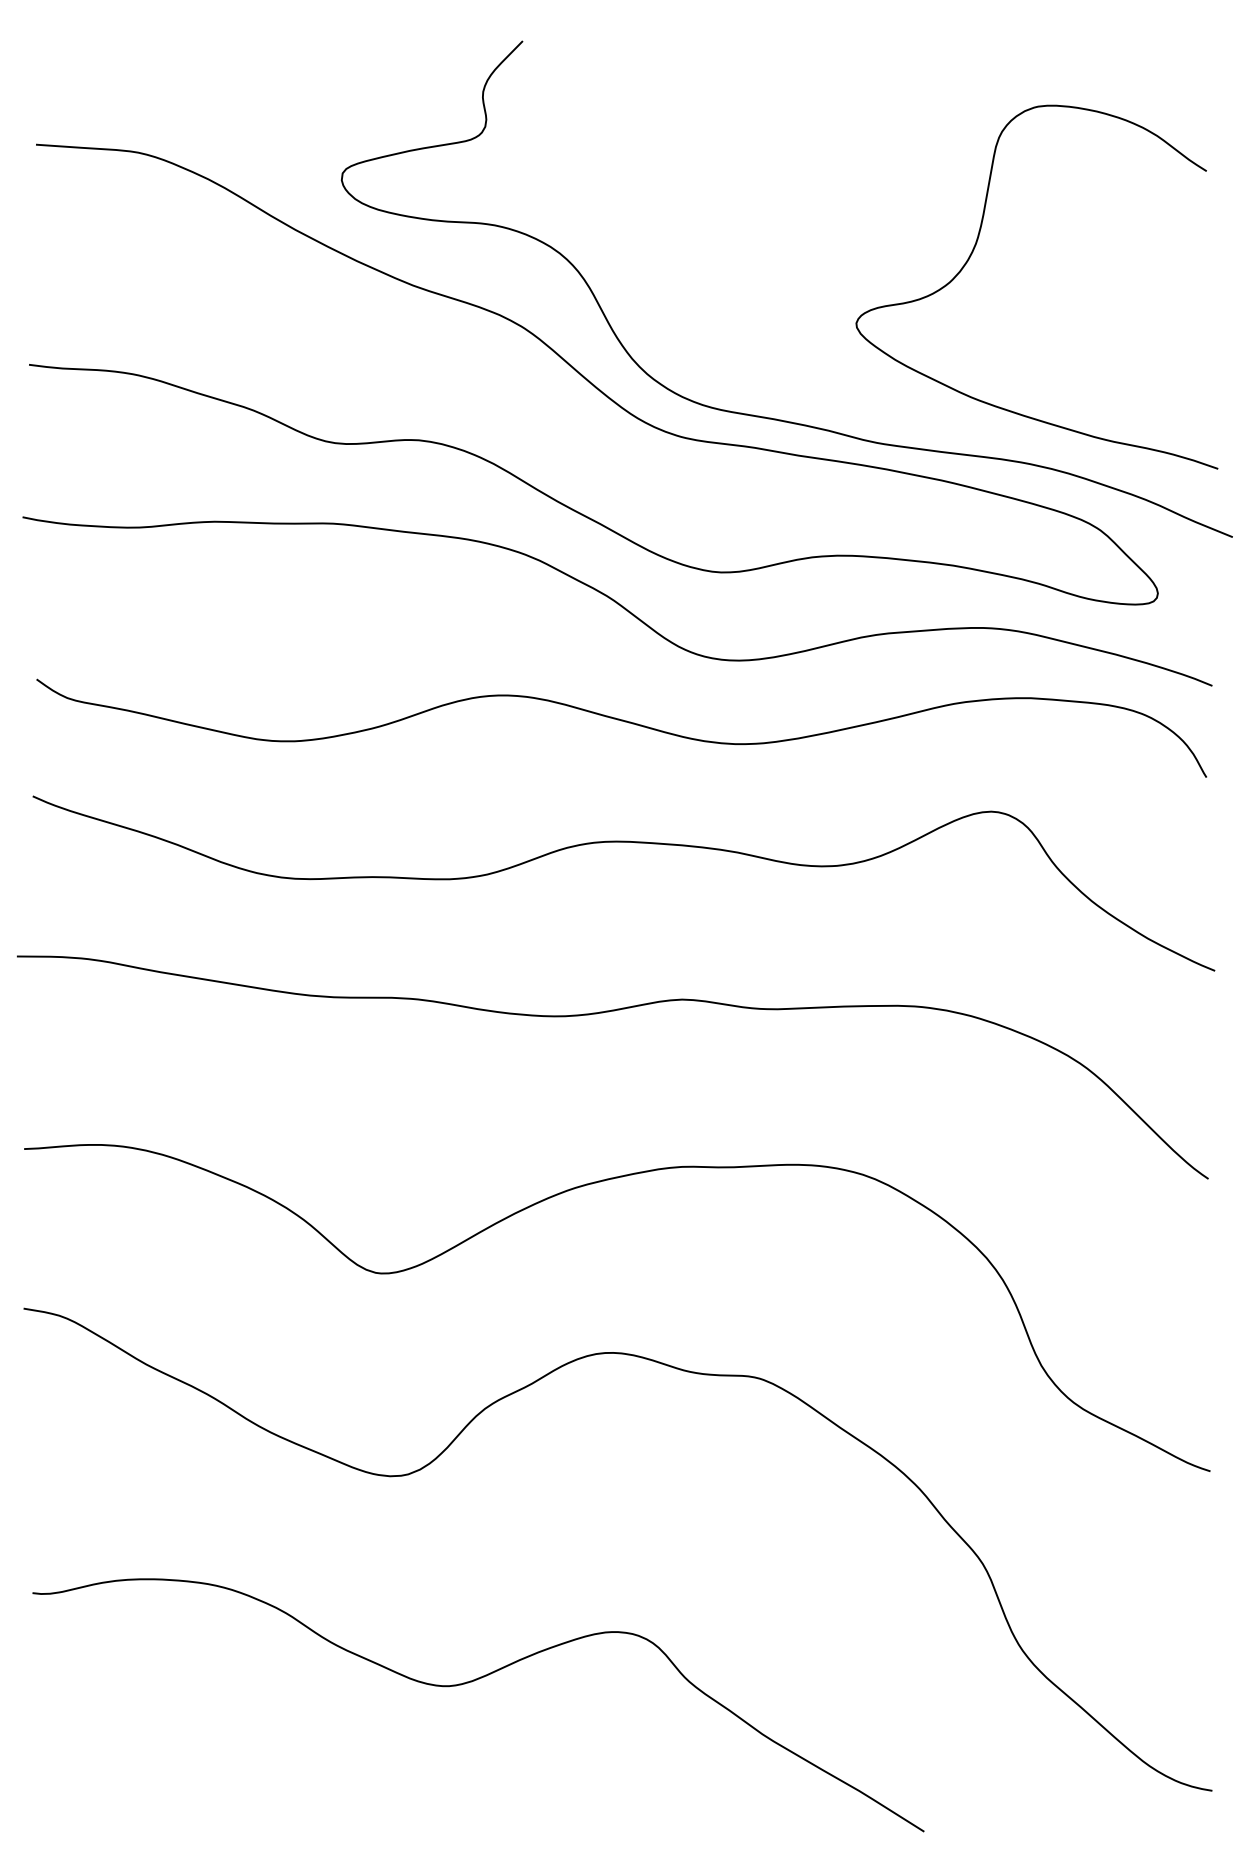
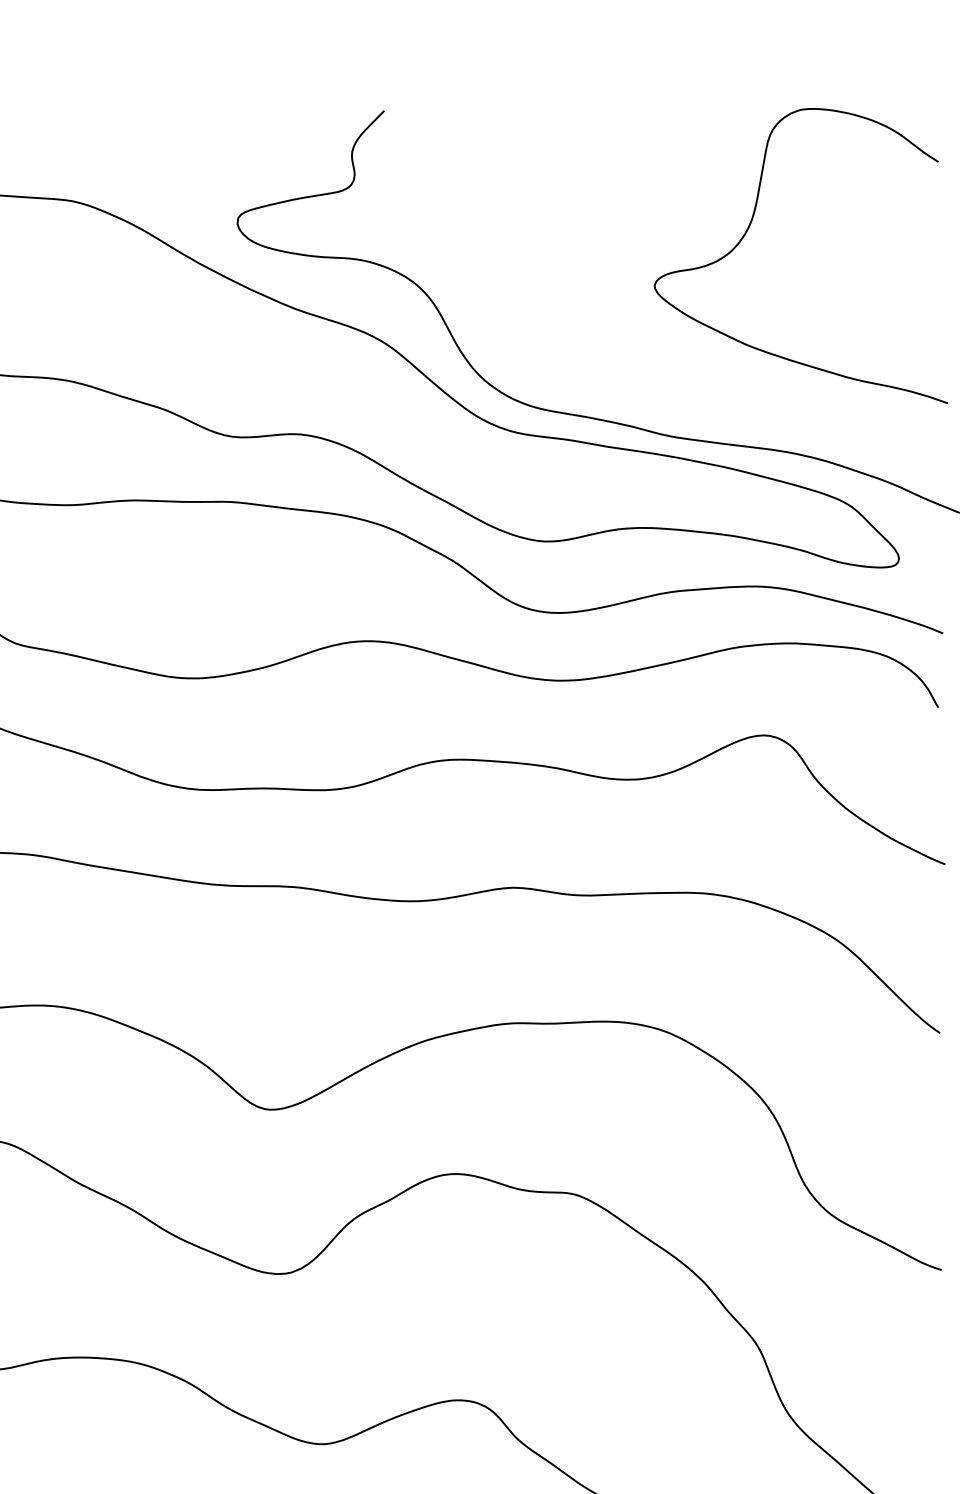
curve: (972, 254) -> (748, 229), moved

